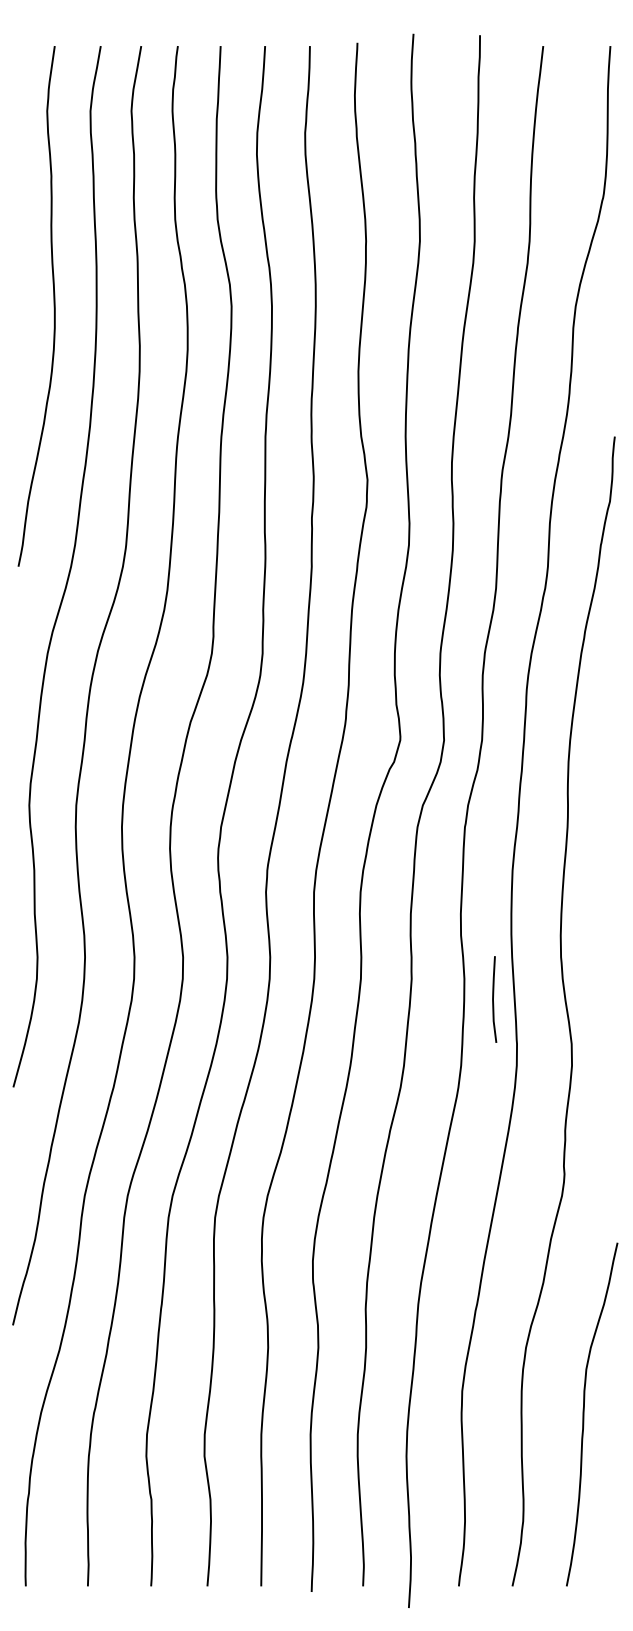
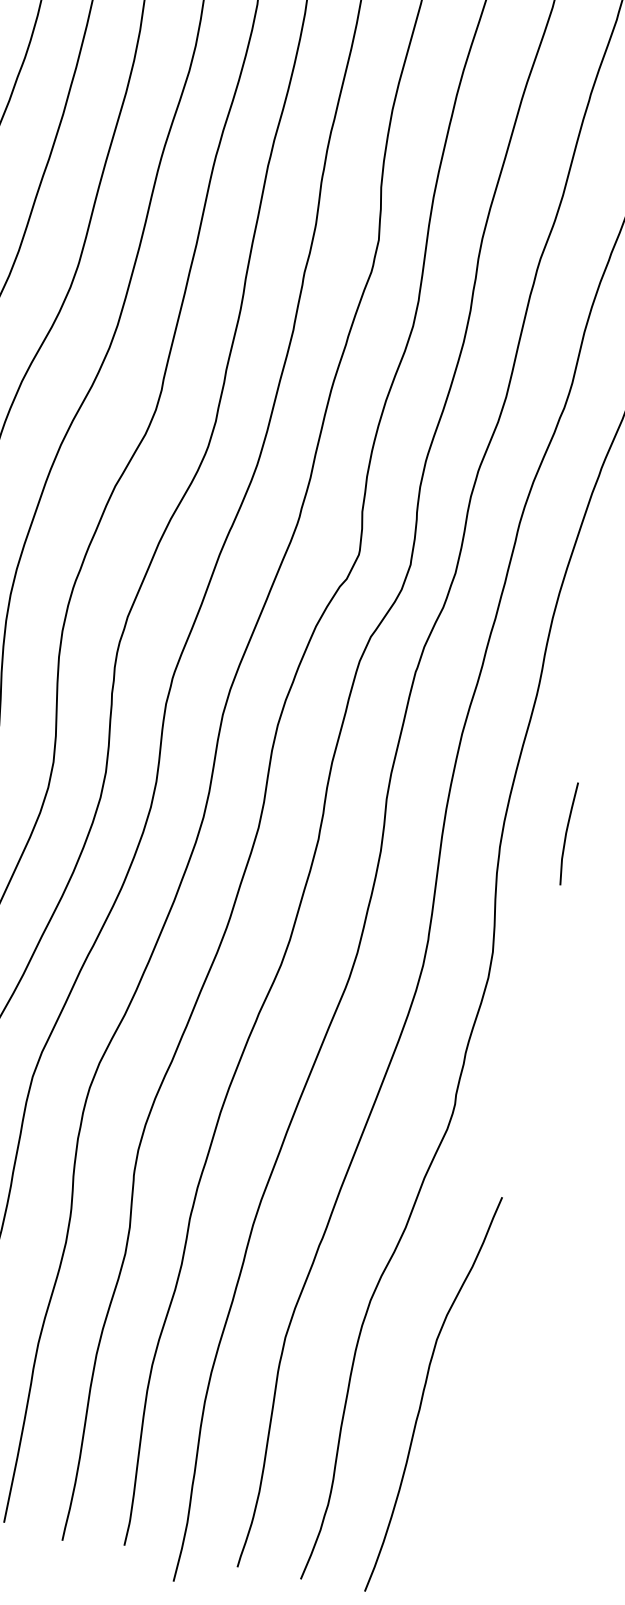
curve: (493, 999) -> (566, 833), moved

